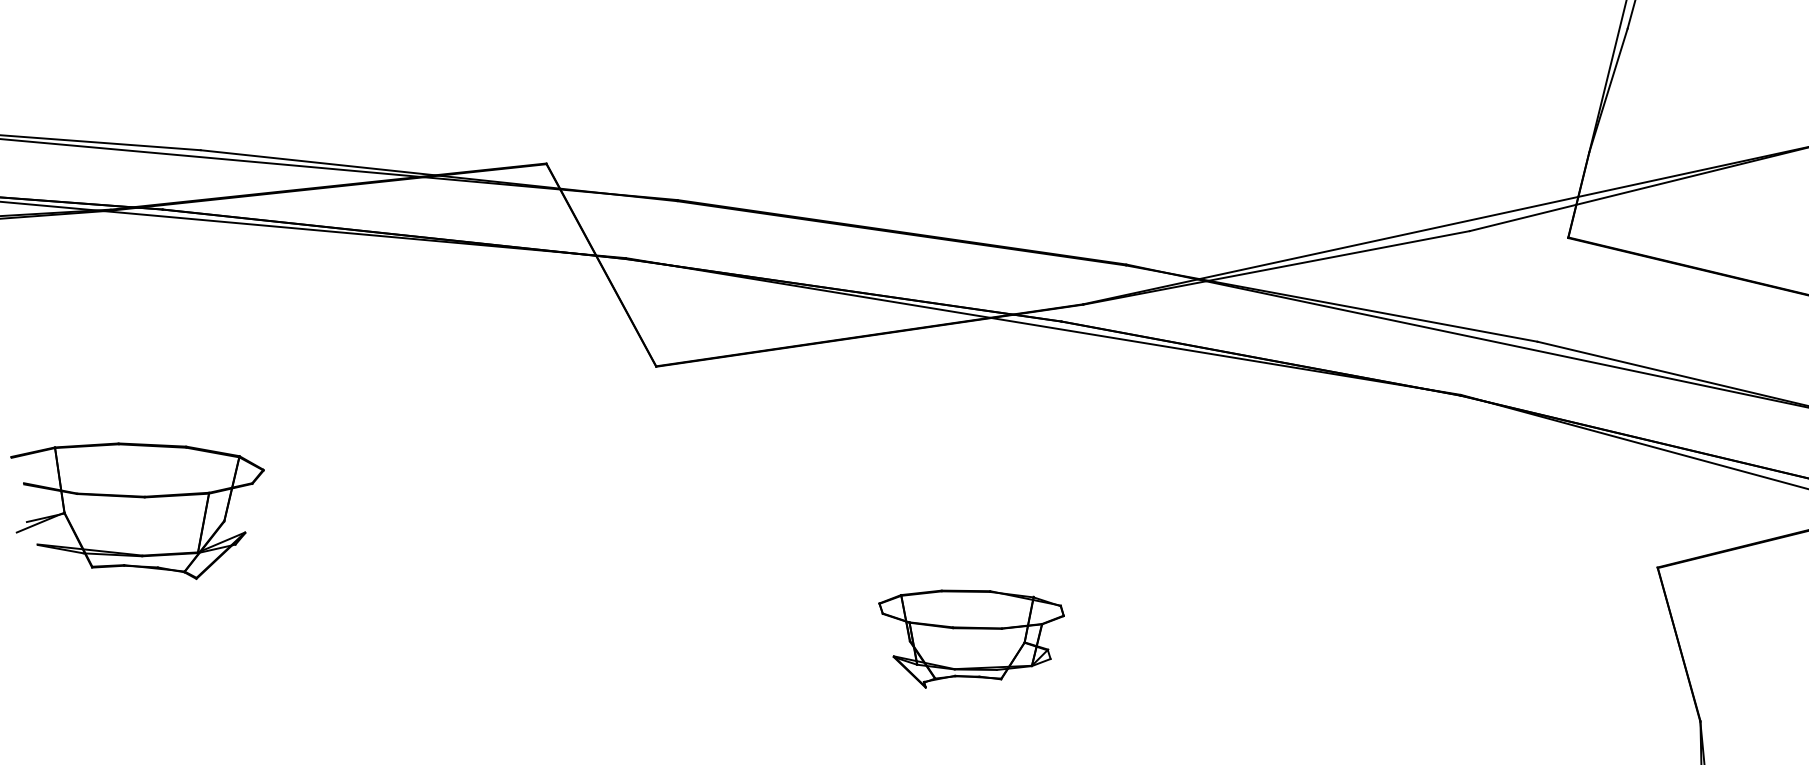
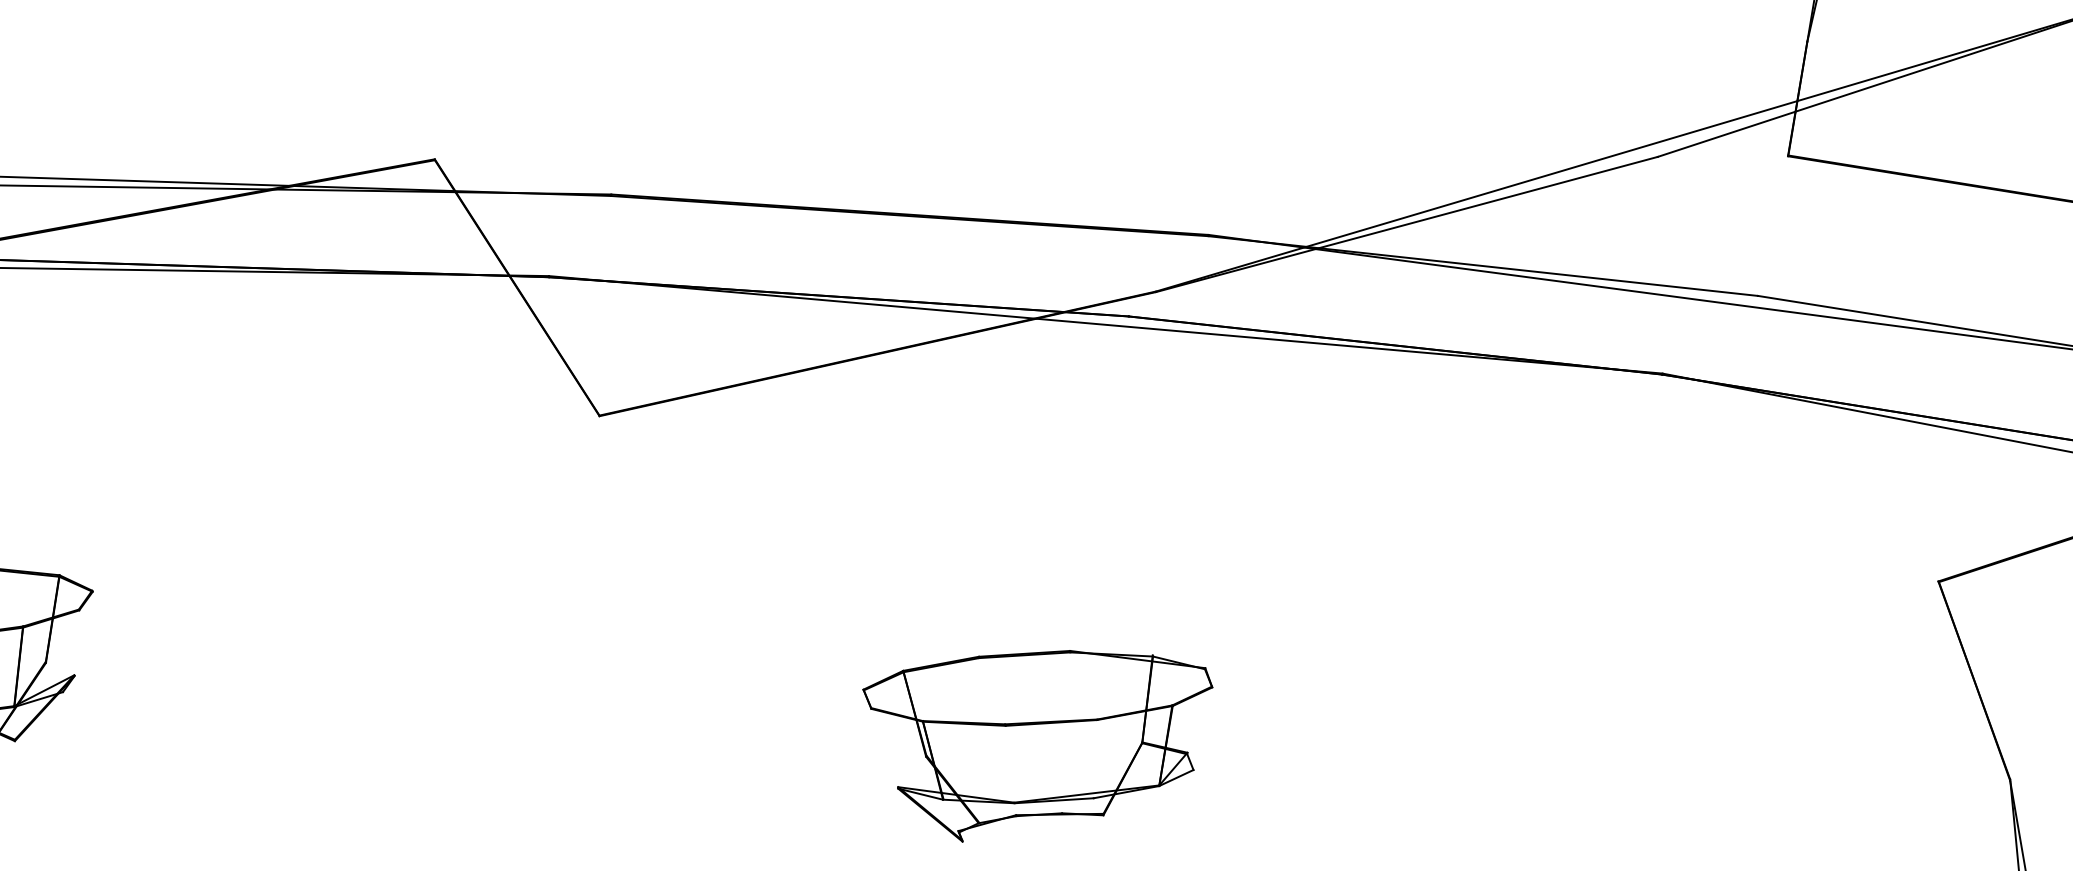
part: (971, 638) -> (1041, 742), size x1.43

